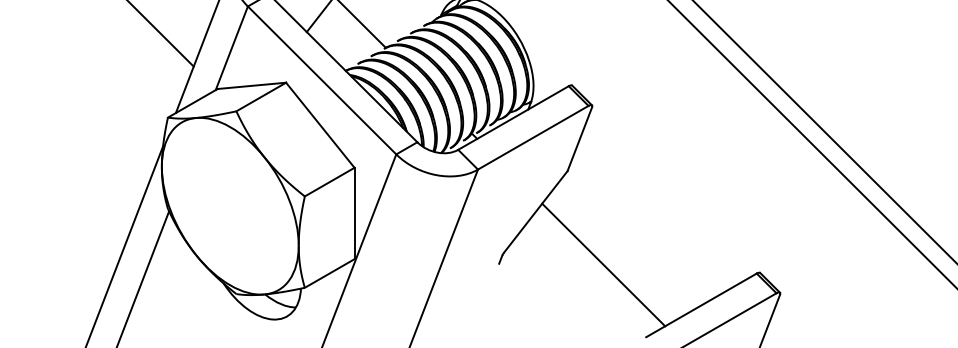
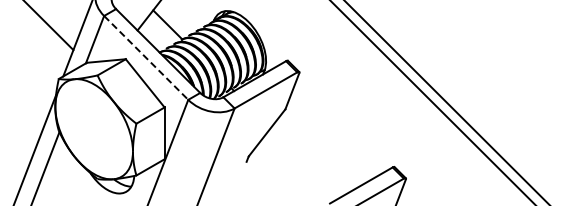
line: (322, 81) -> (146, 58), solid -> dashed
line: (602, 264) -> (305, 162), removed

